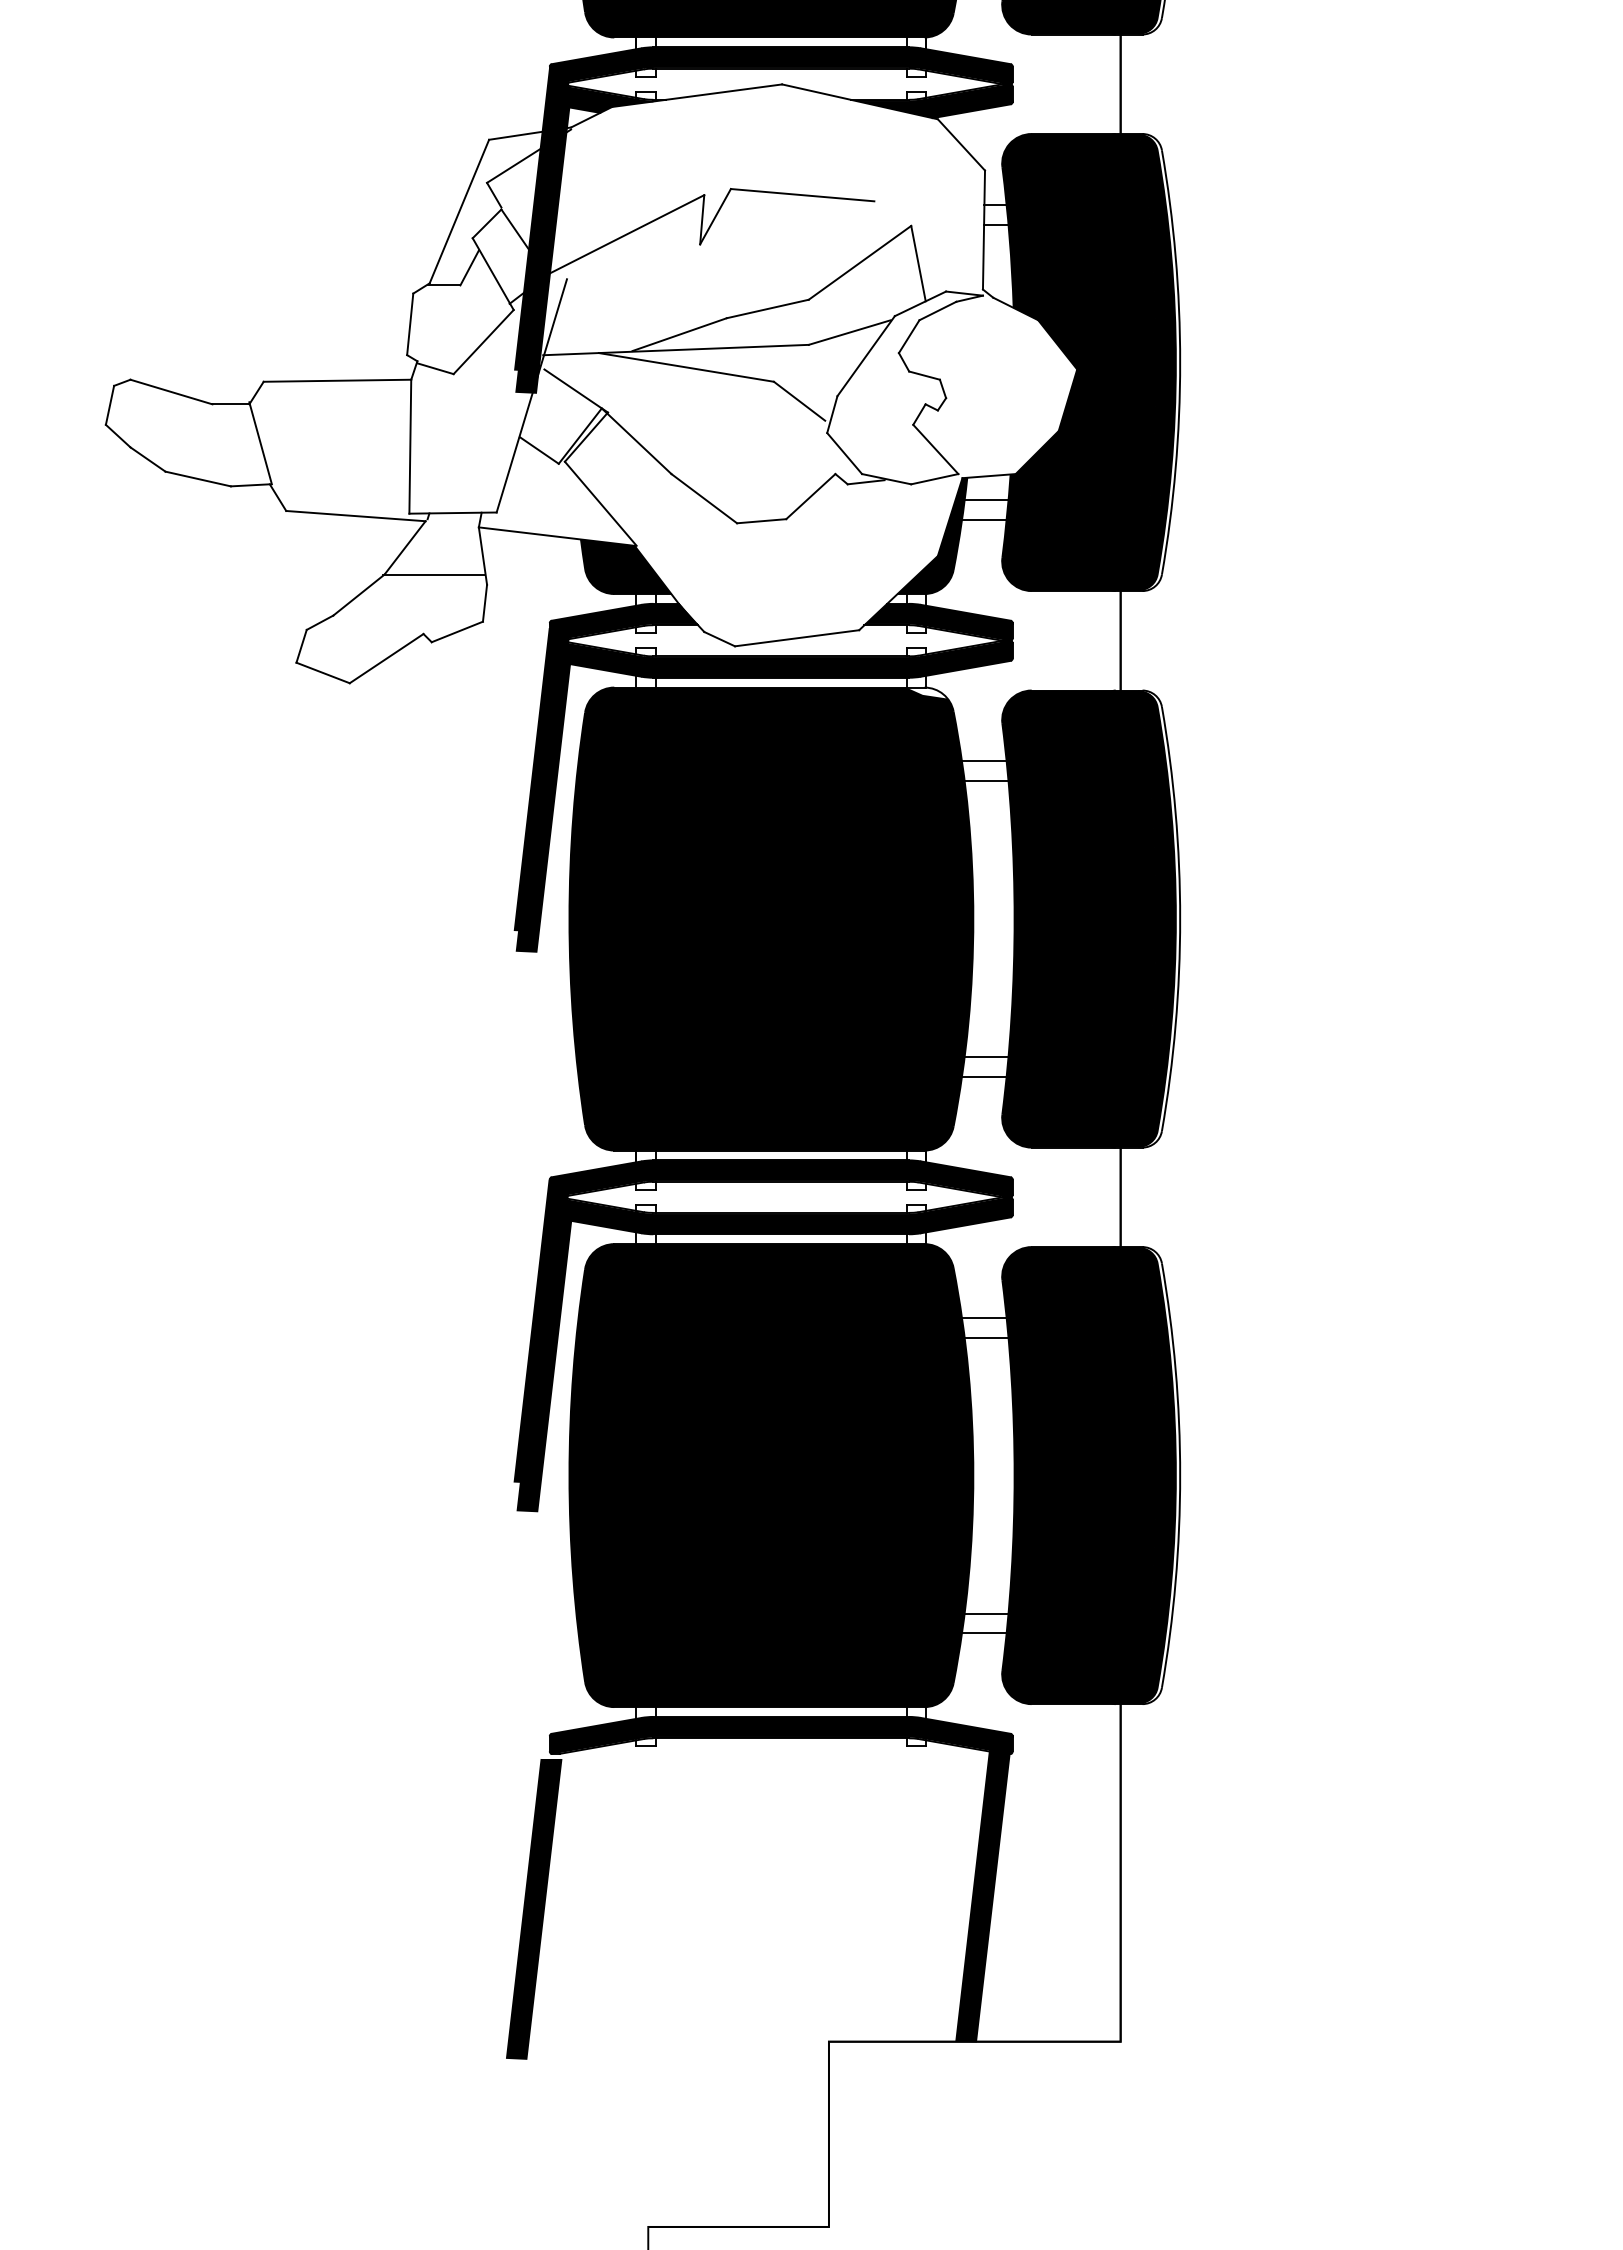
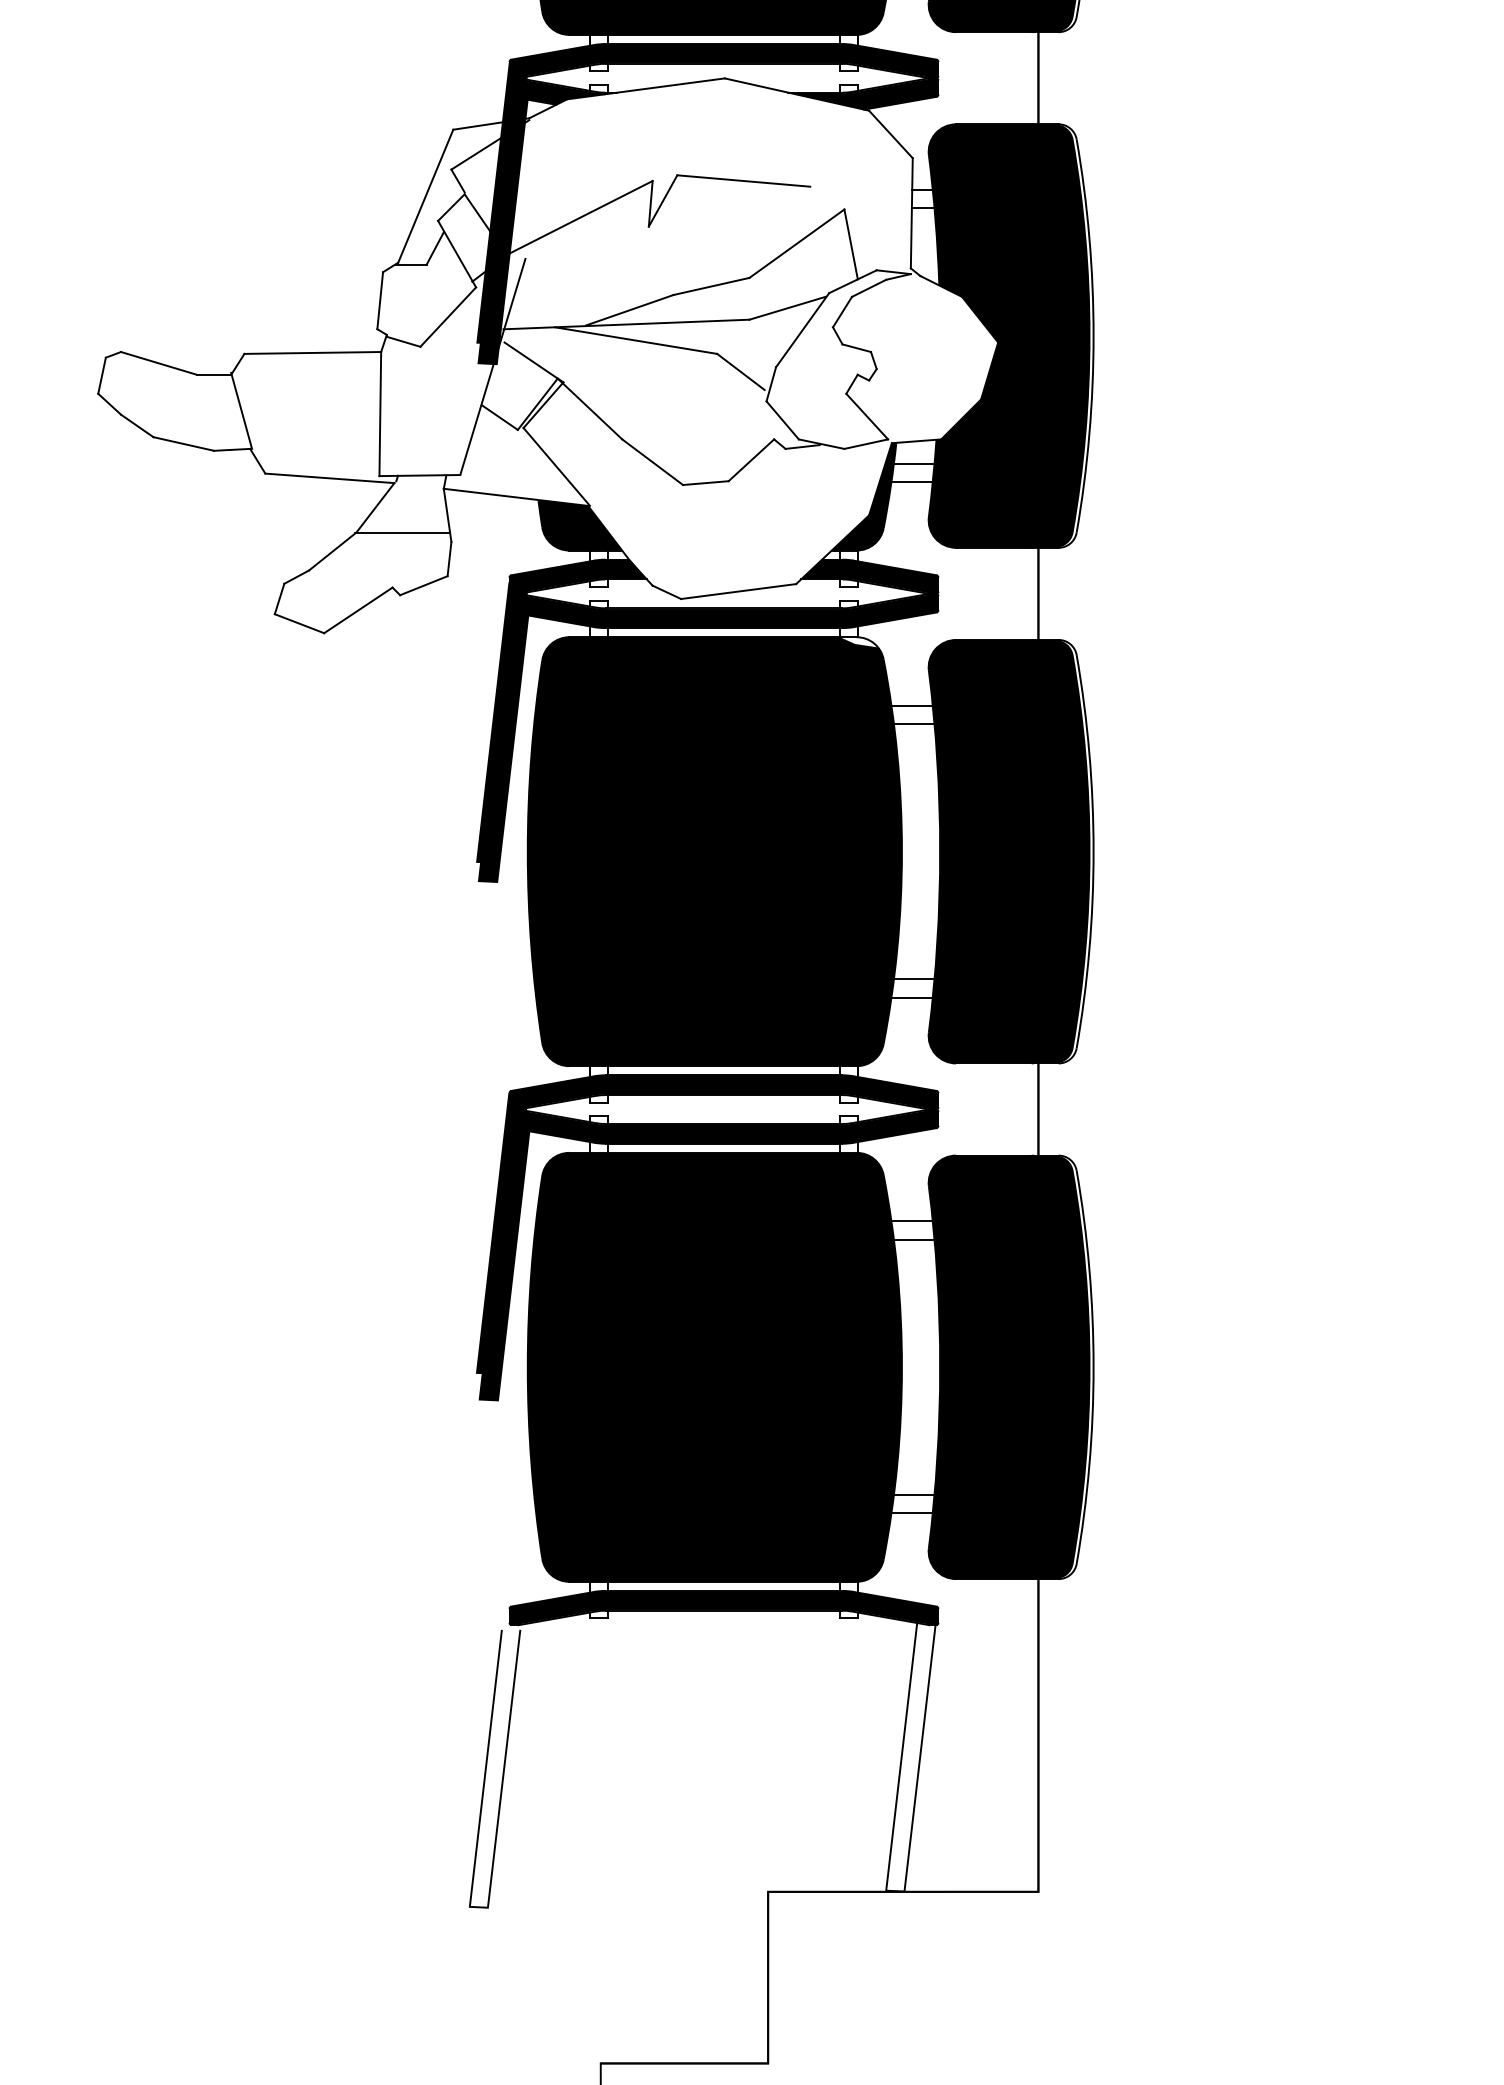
fill: (983, 1889) -> (911, 1750), removed
fill: (533, 1908) -> (494, 1768), removed

